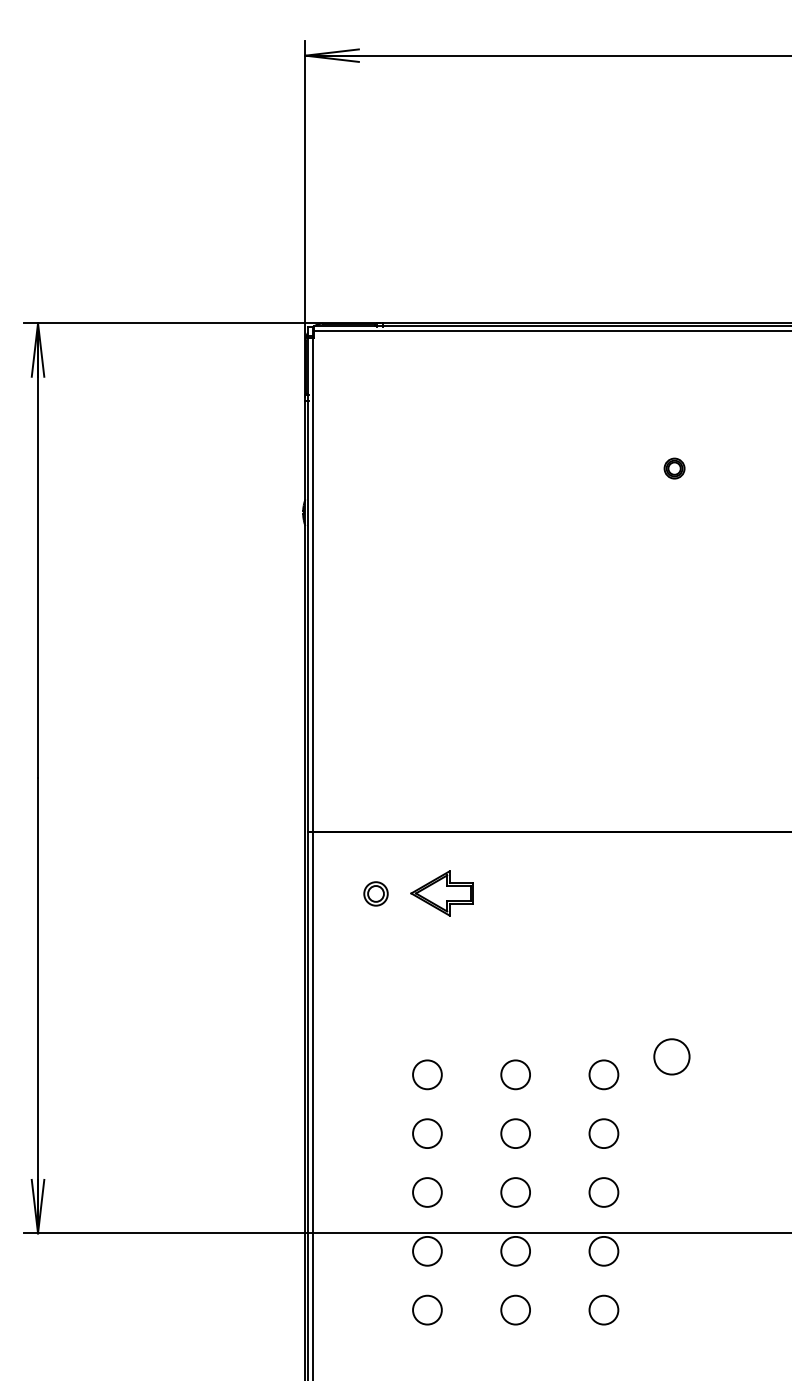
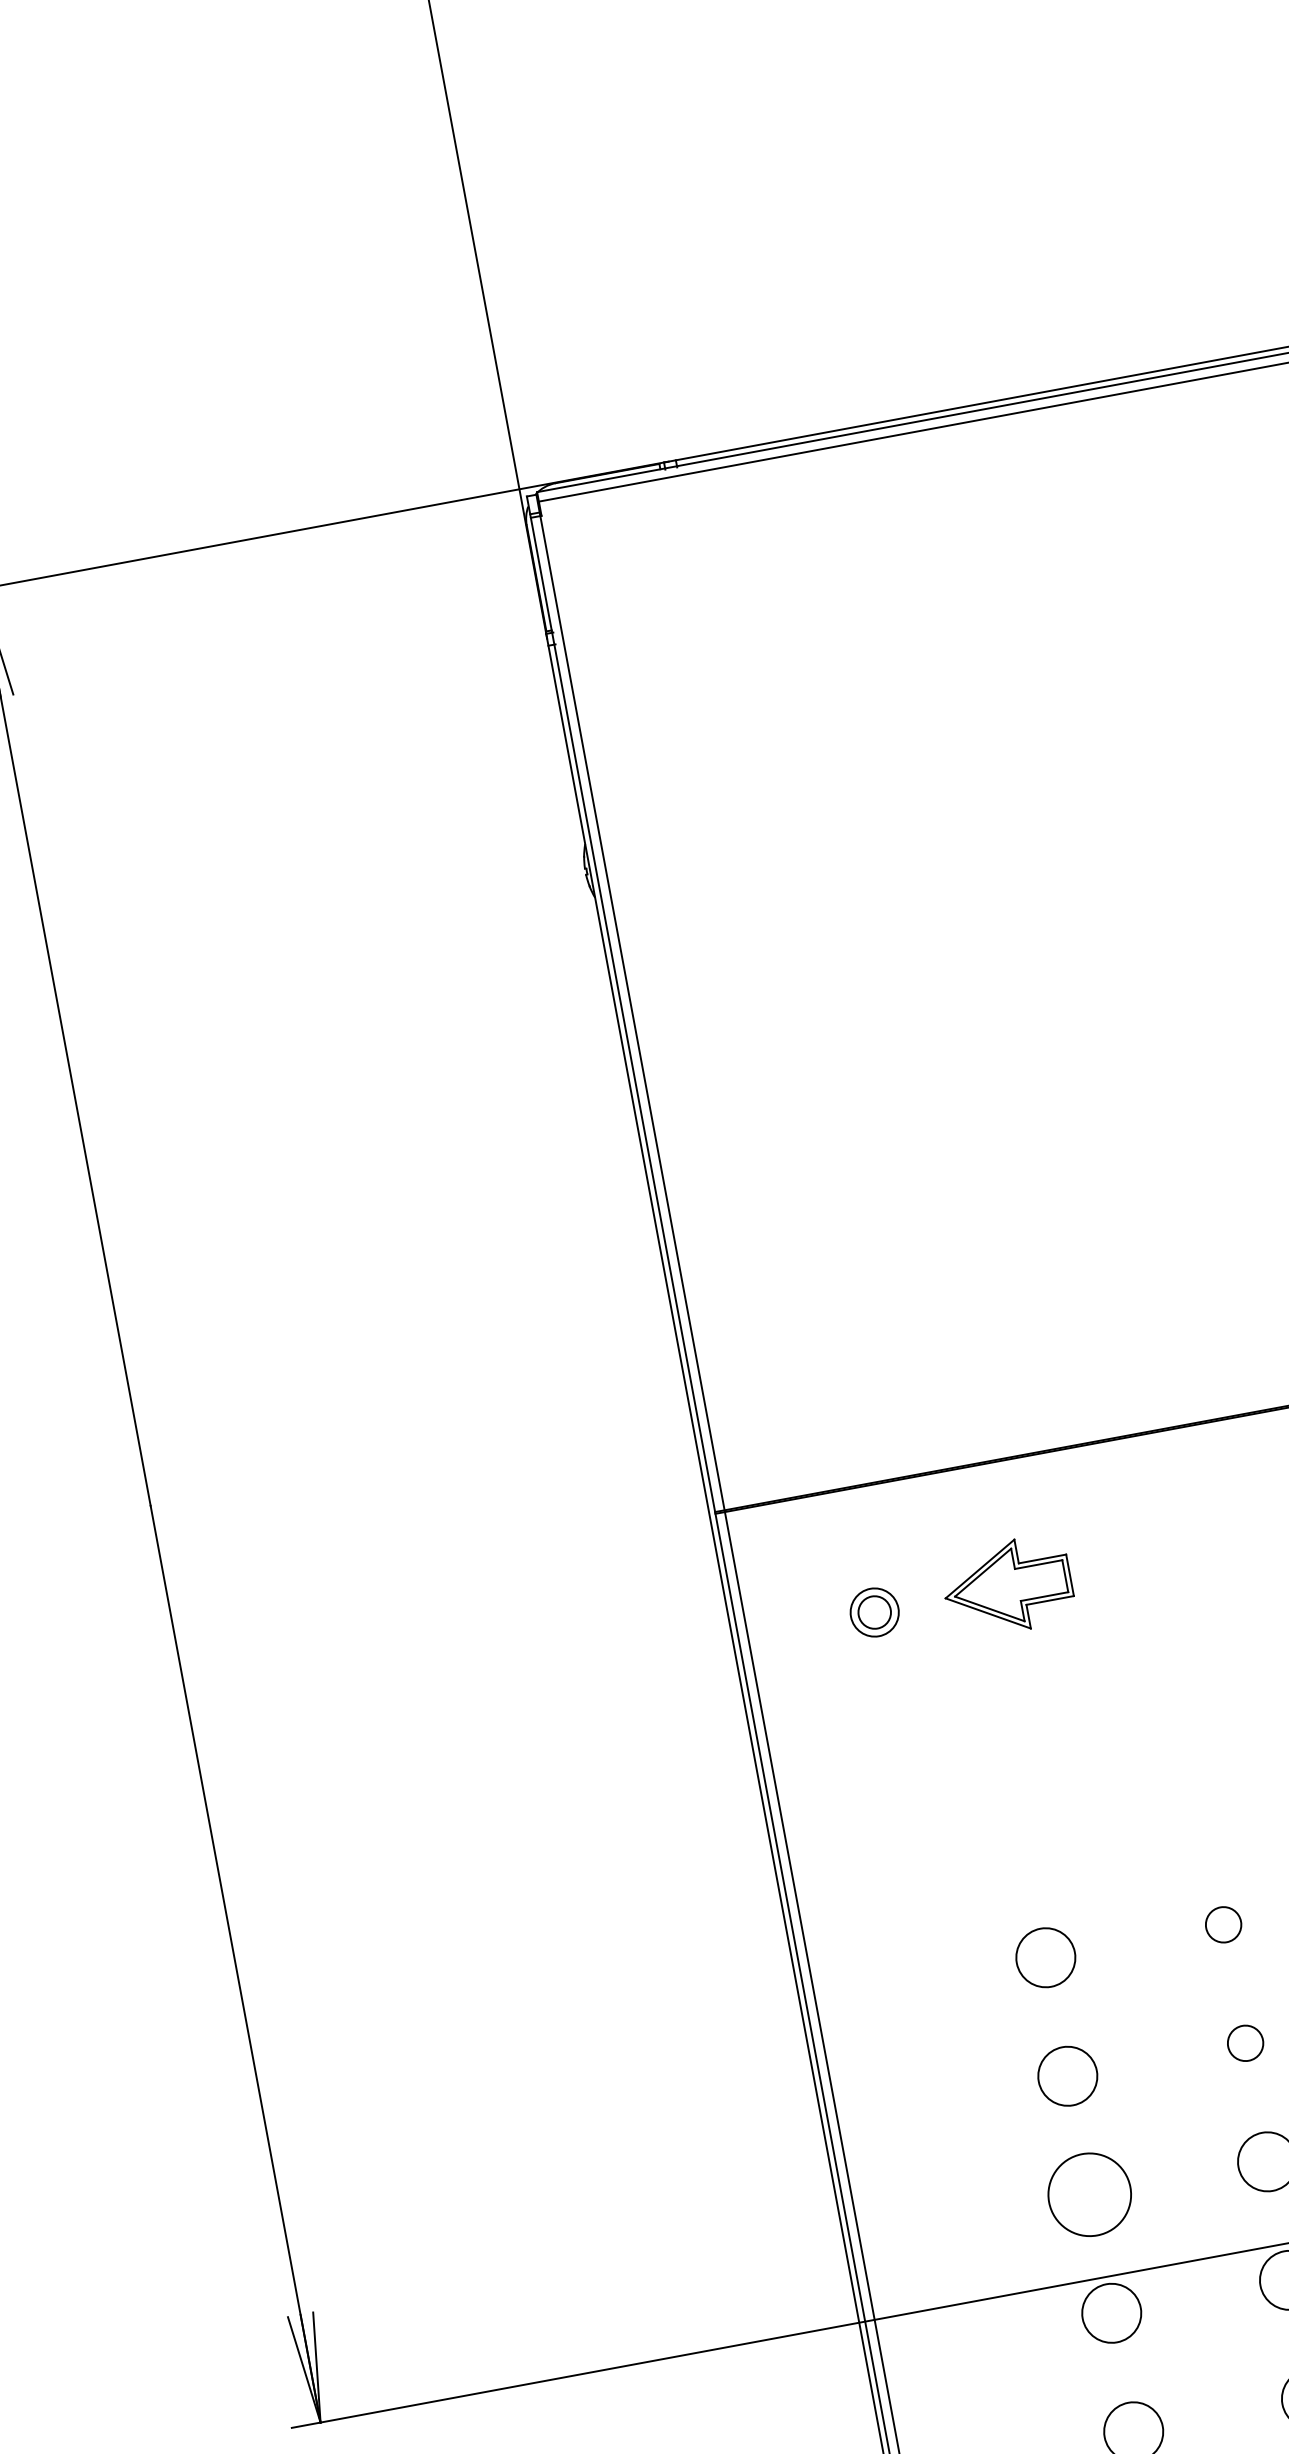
circle: (515, 1074) -> (1223, 1924), size x0.6
circle: (515, 1133) -> (1245, 2043), size x0.6
circle: (427, 1192) -> (1089, 2194), size x1.4

